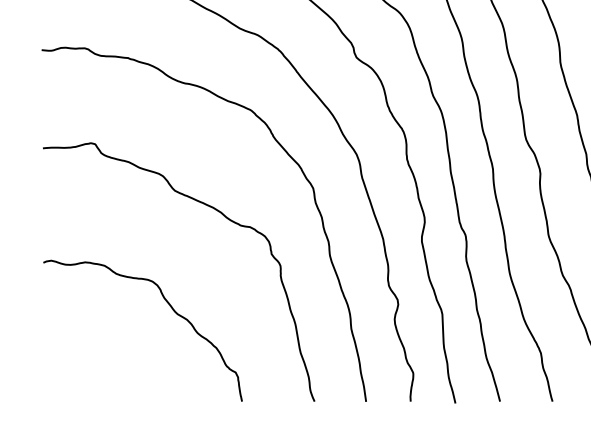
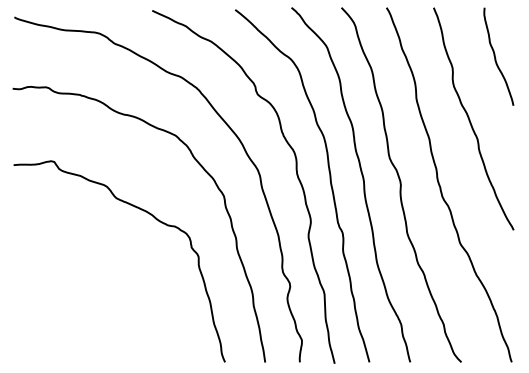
curve: (171, 309) -> (113, 290), removed

